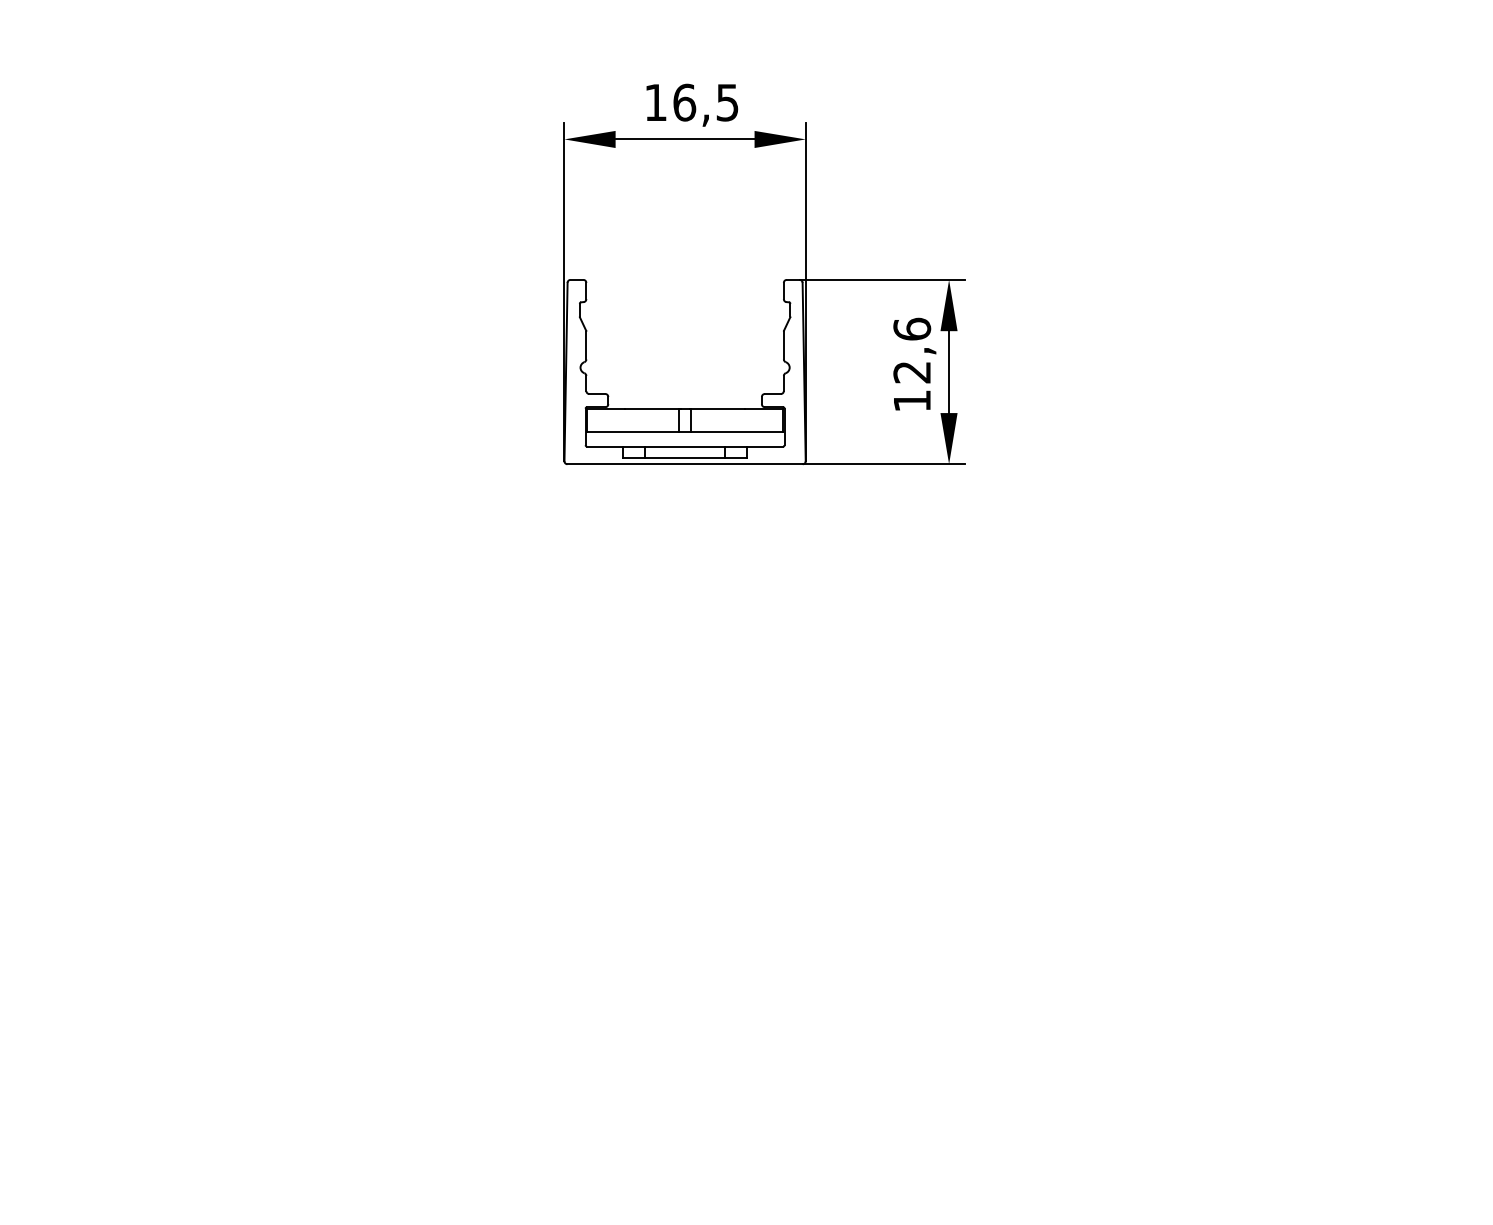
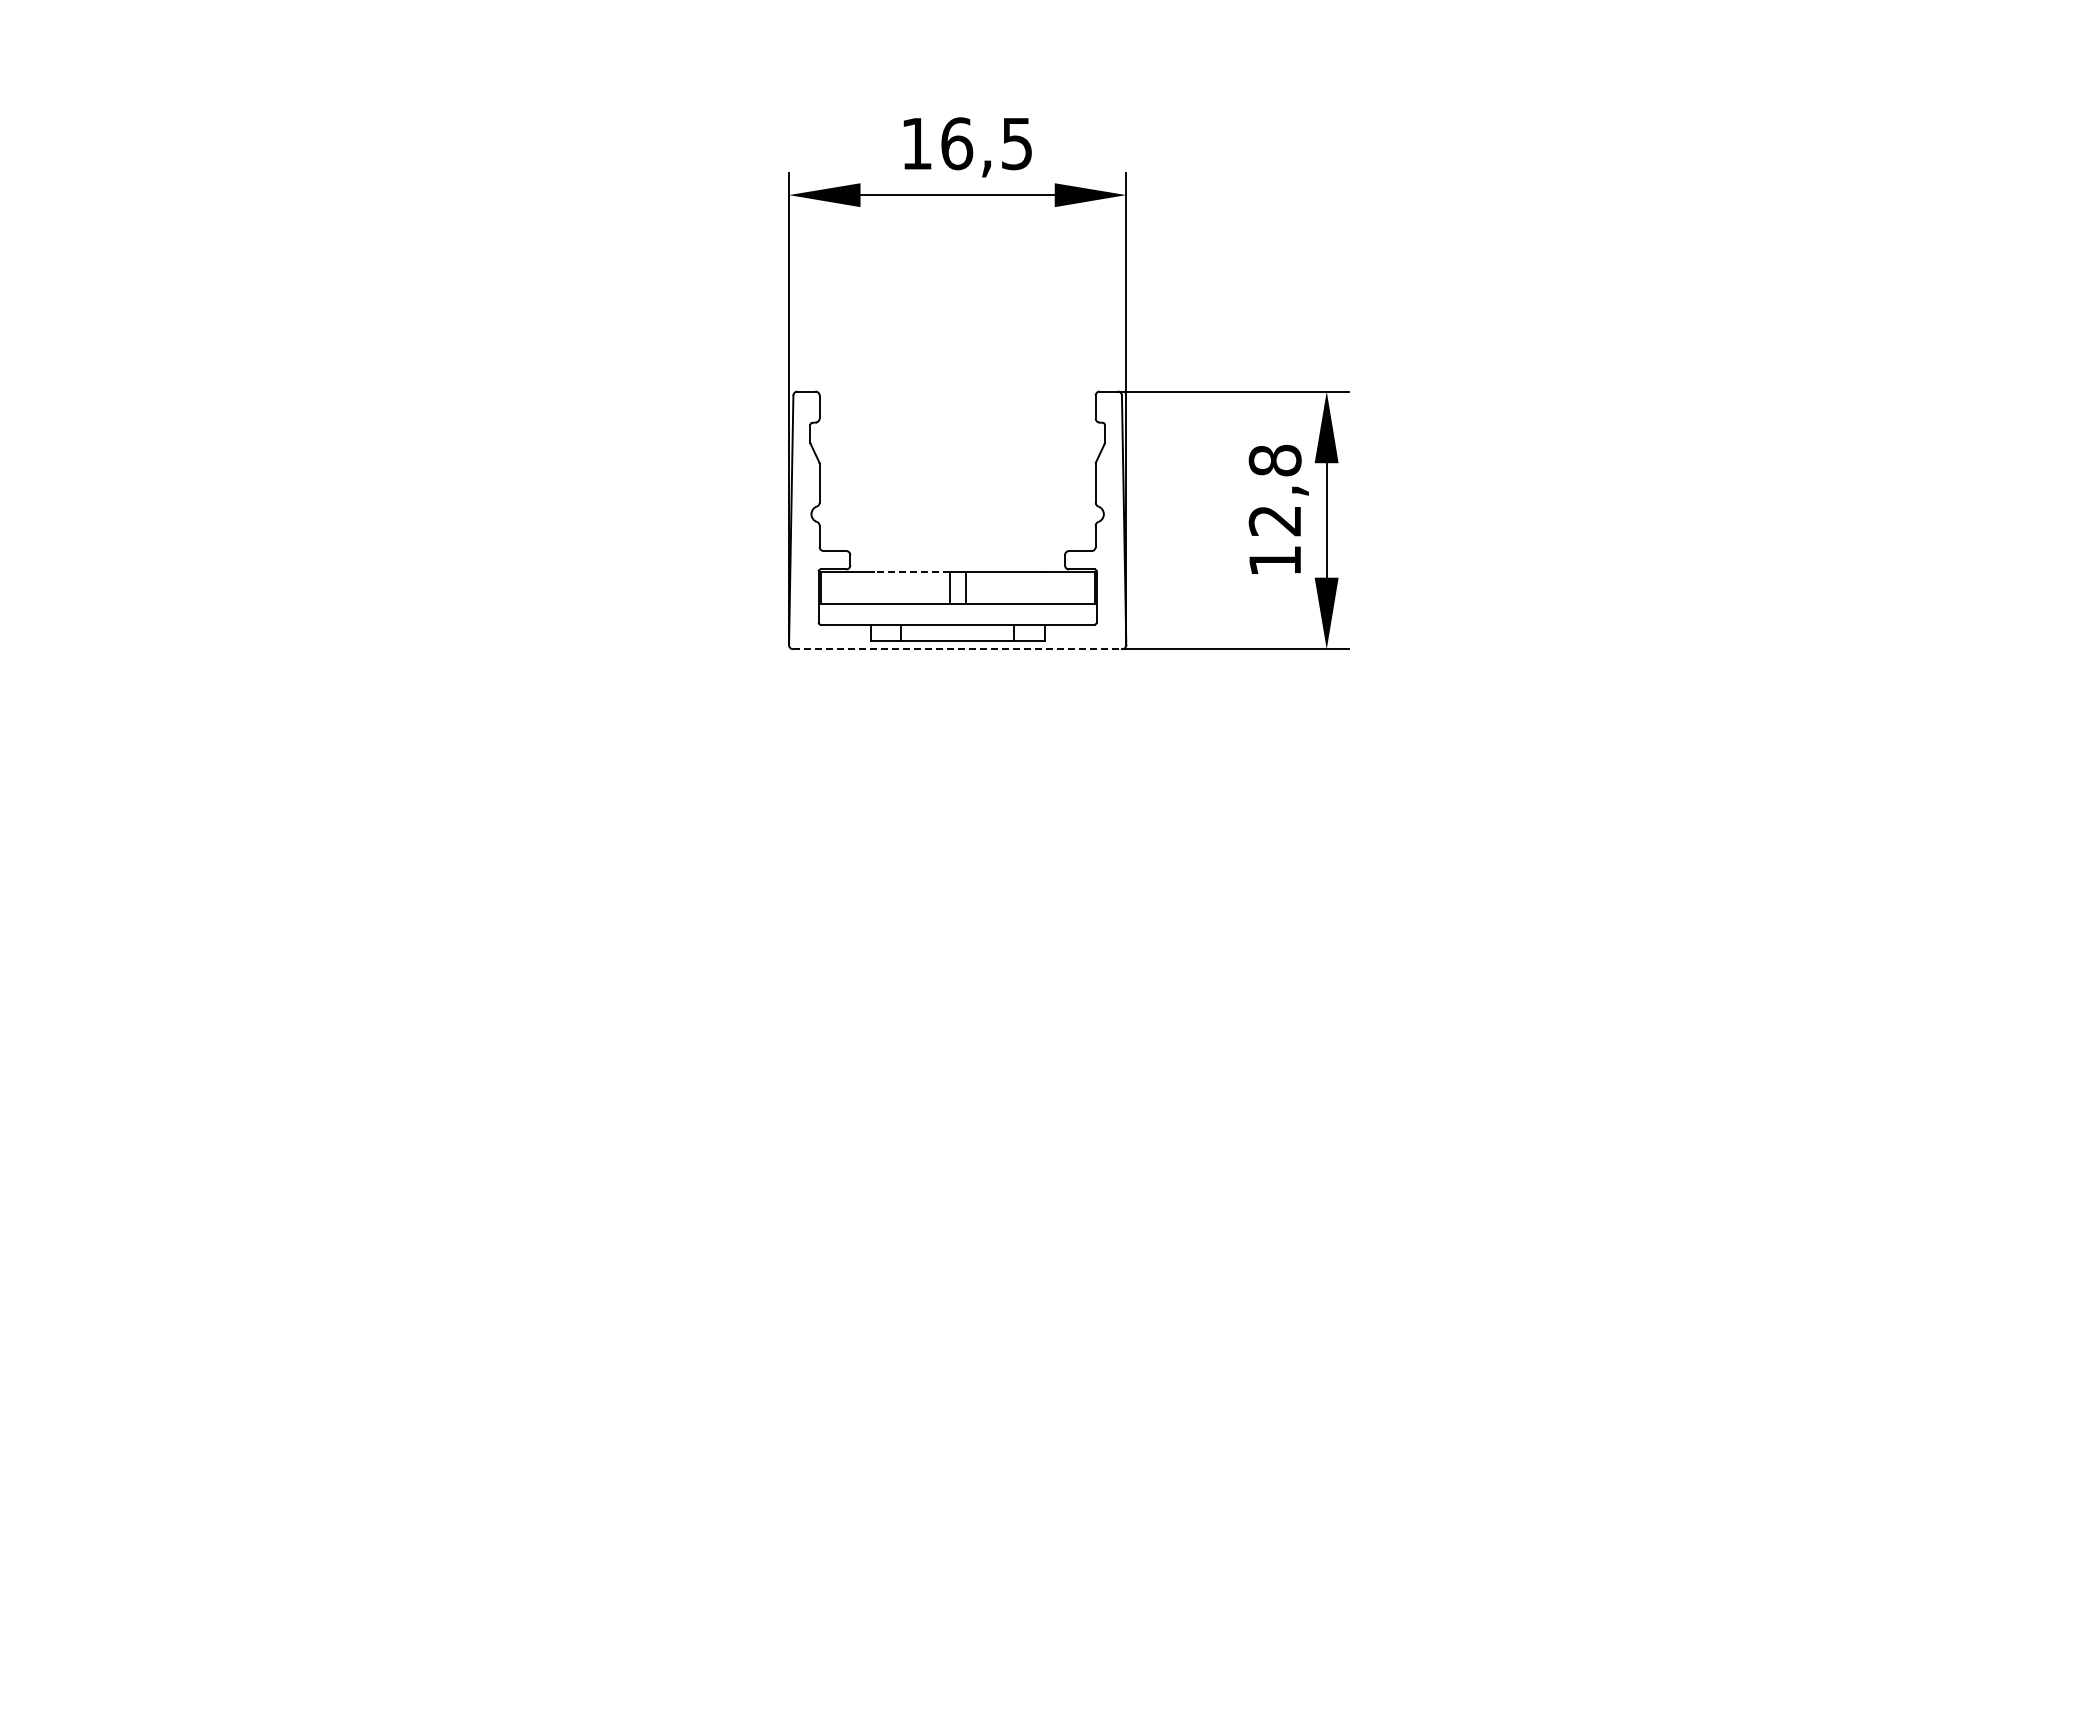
text: (911, 329) -> (1274, 460), 12,6 -> 12,8
line: (652, 408) -> (911, 571), solid -> dashed
line: (684, 464) -> (957, 649), solid -> dashed

